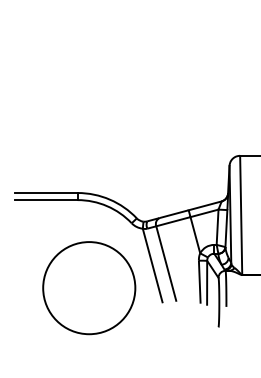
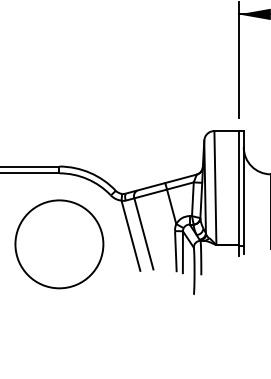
circle: (89, 288) -> (59, 244), moved

